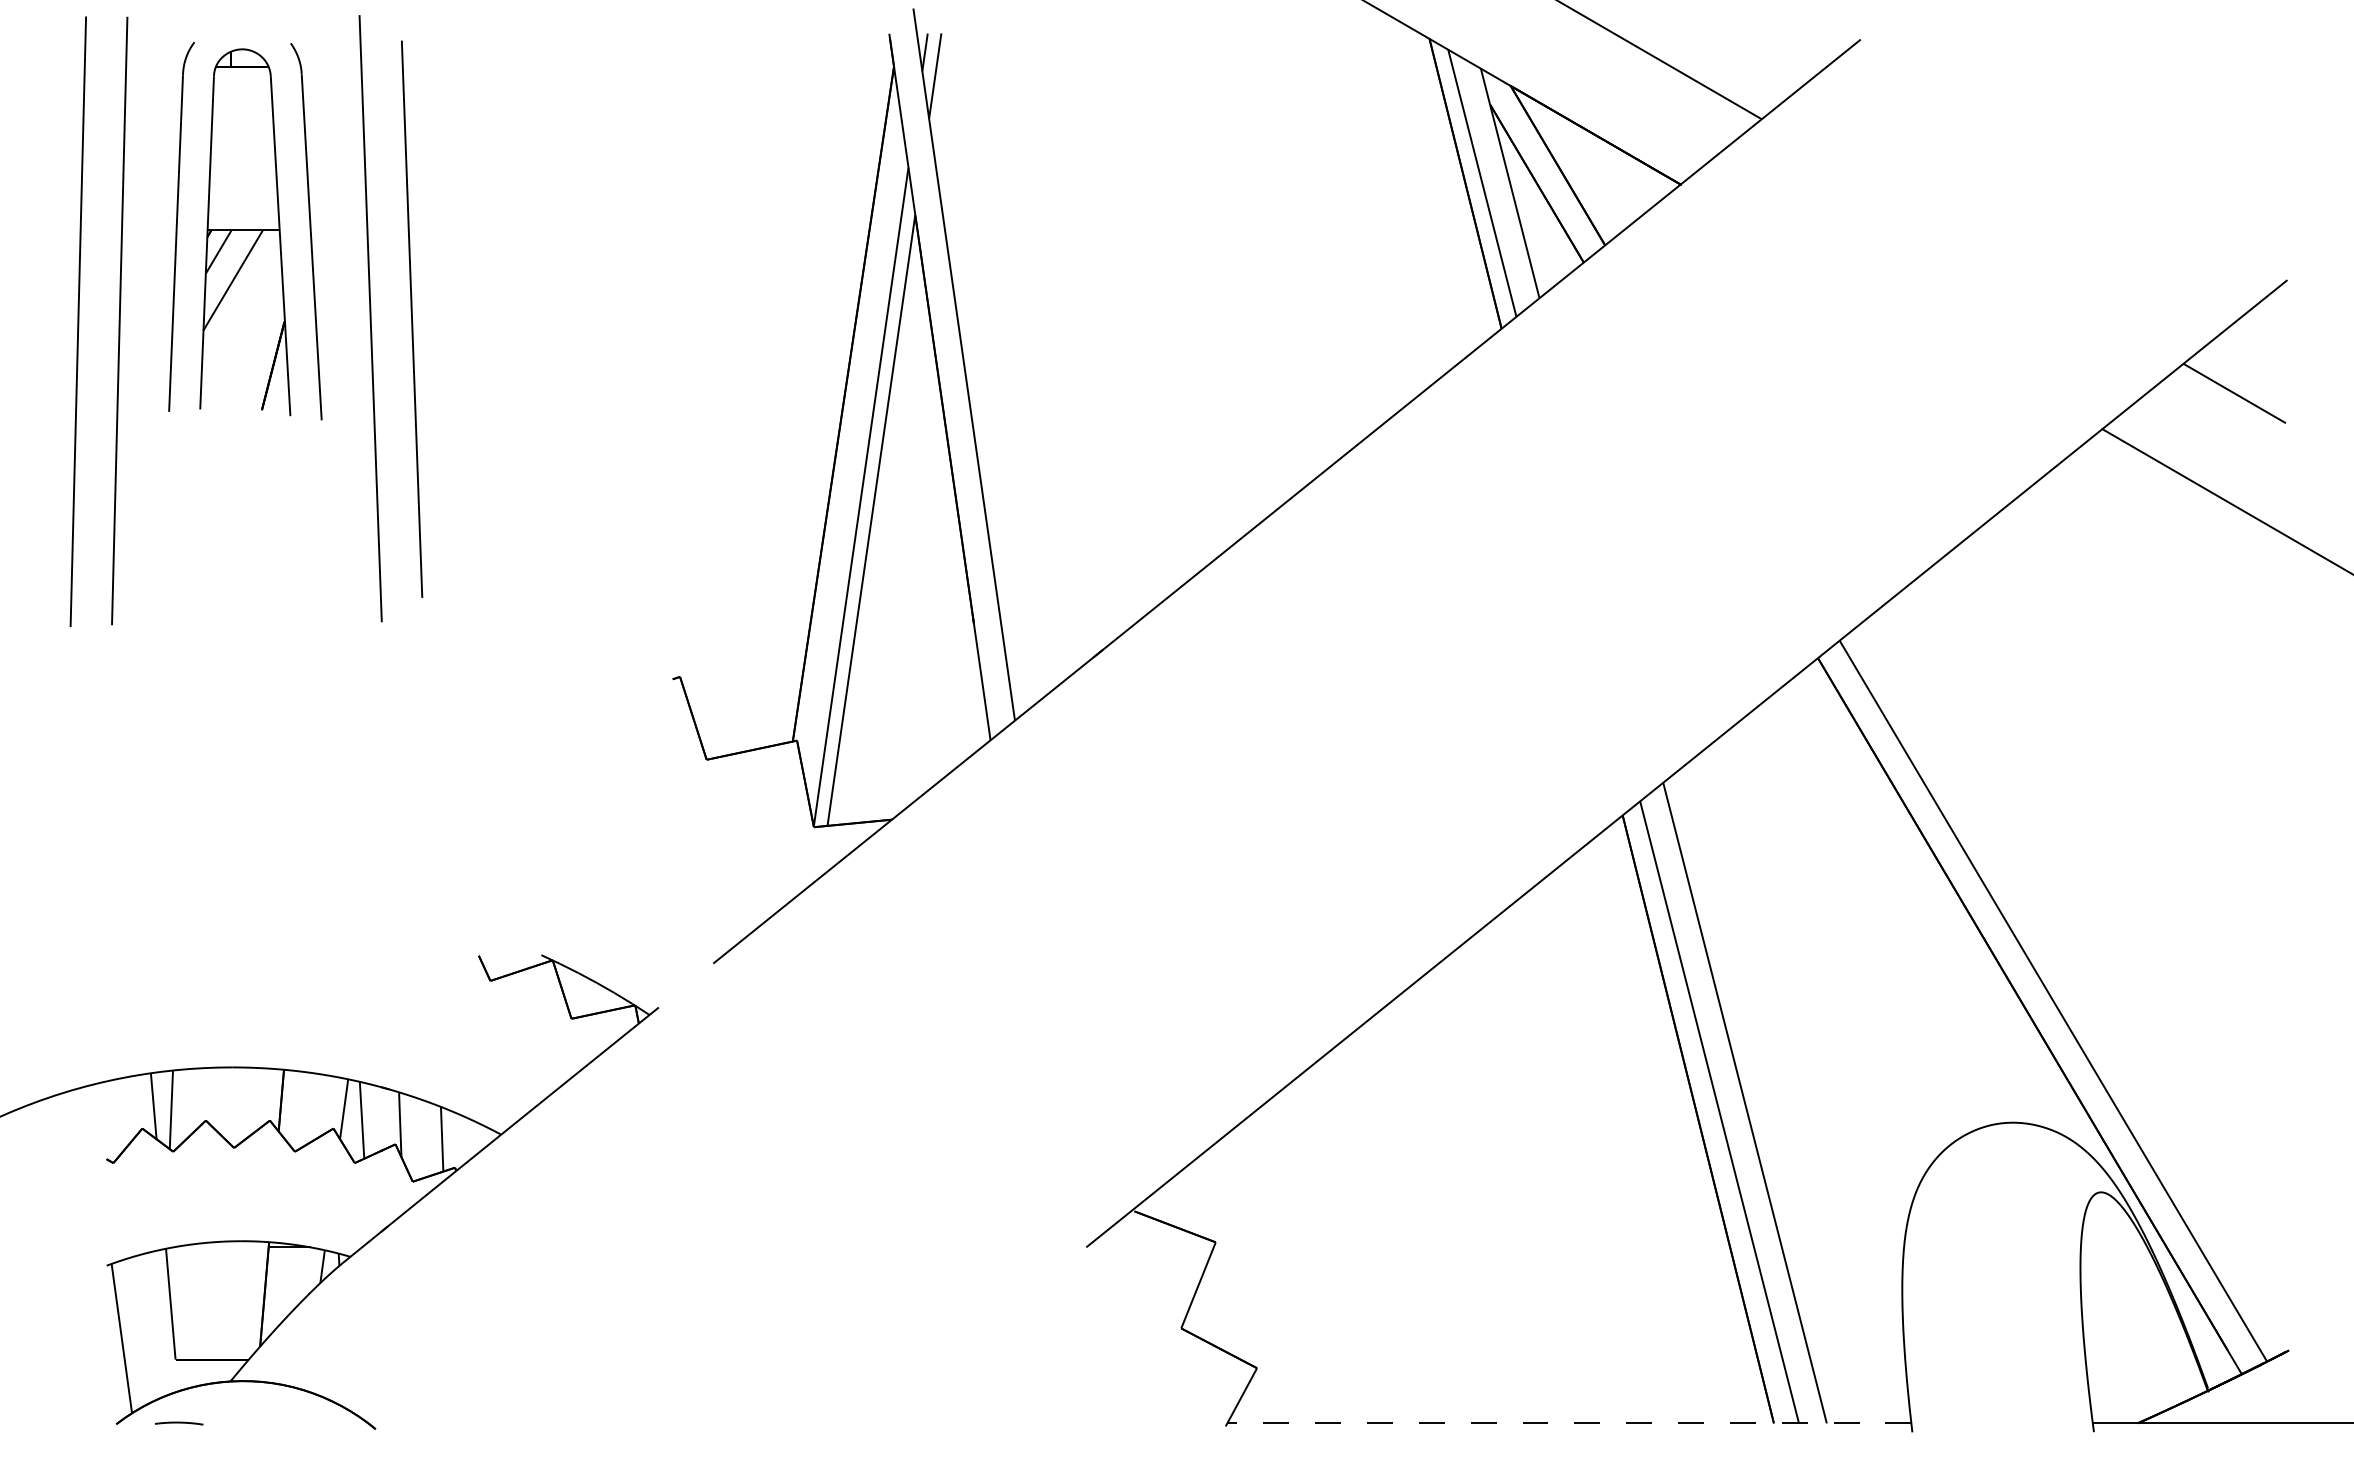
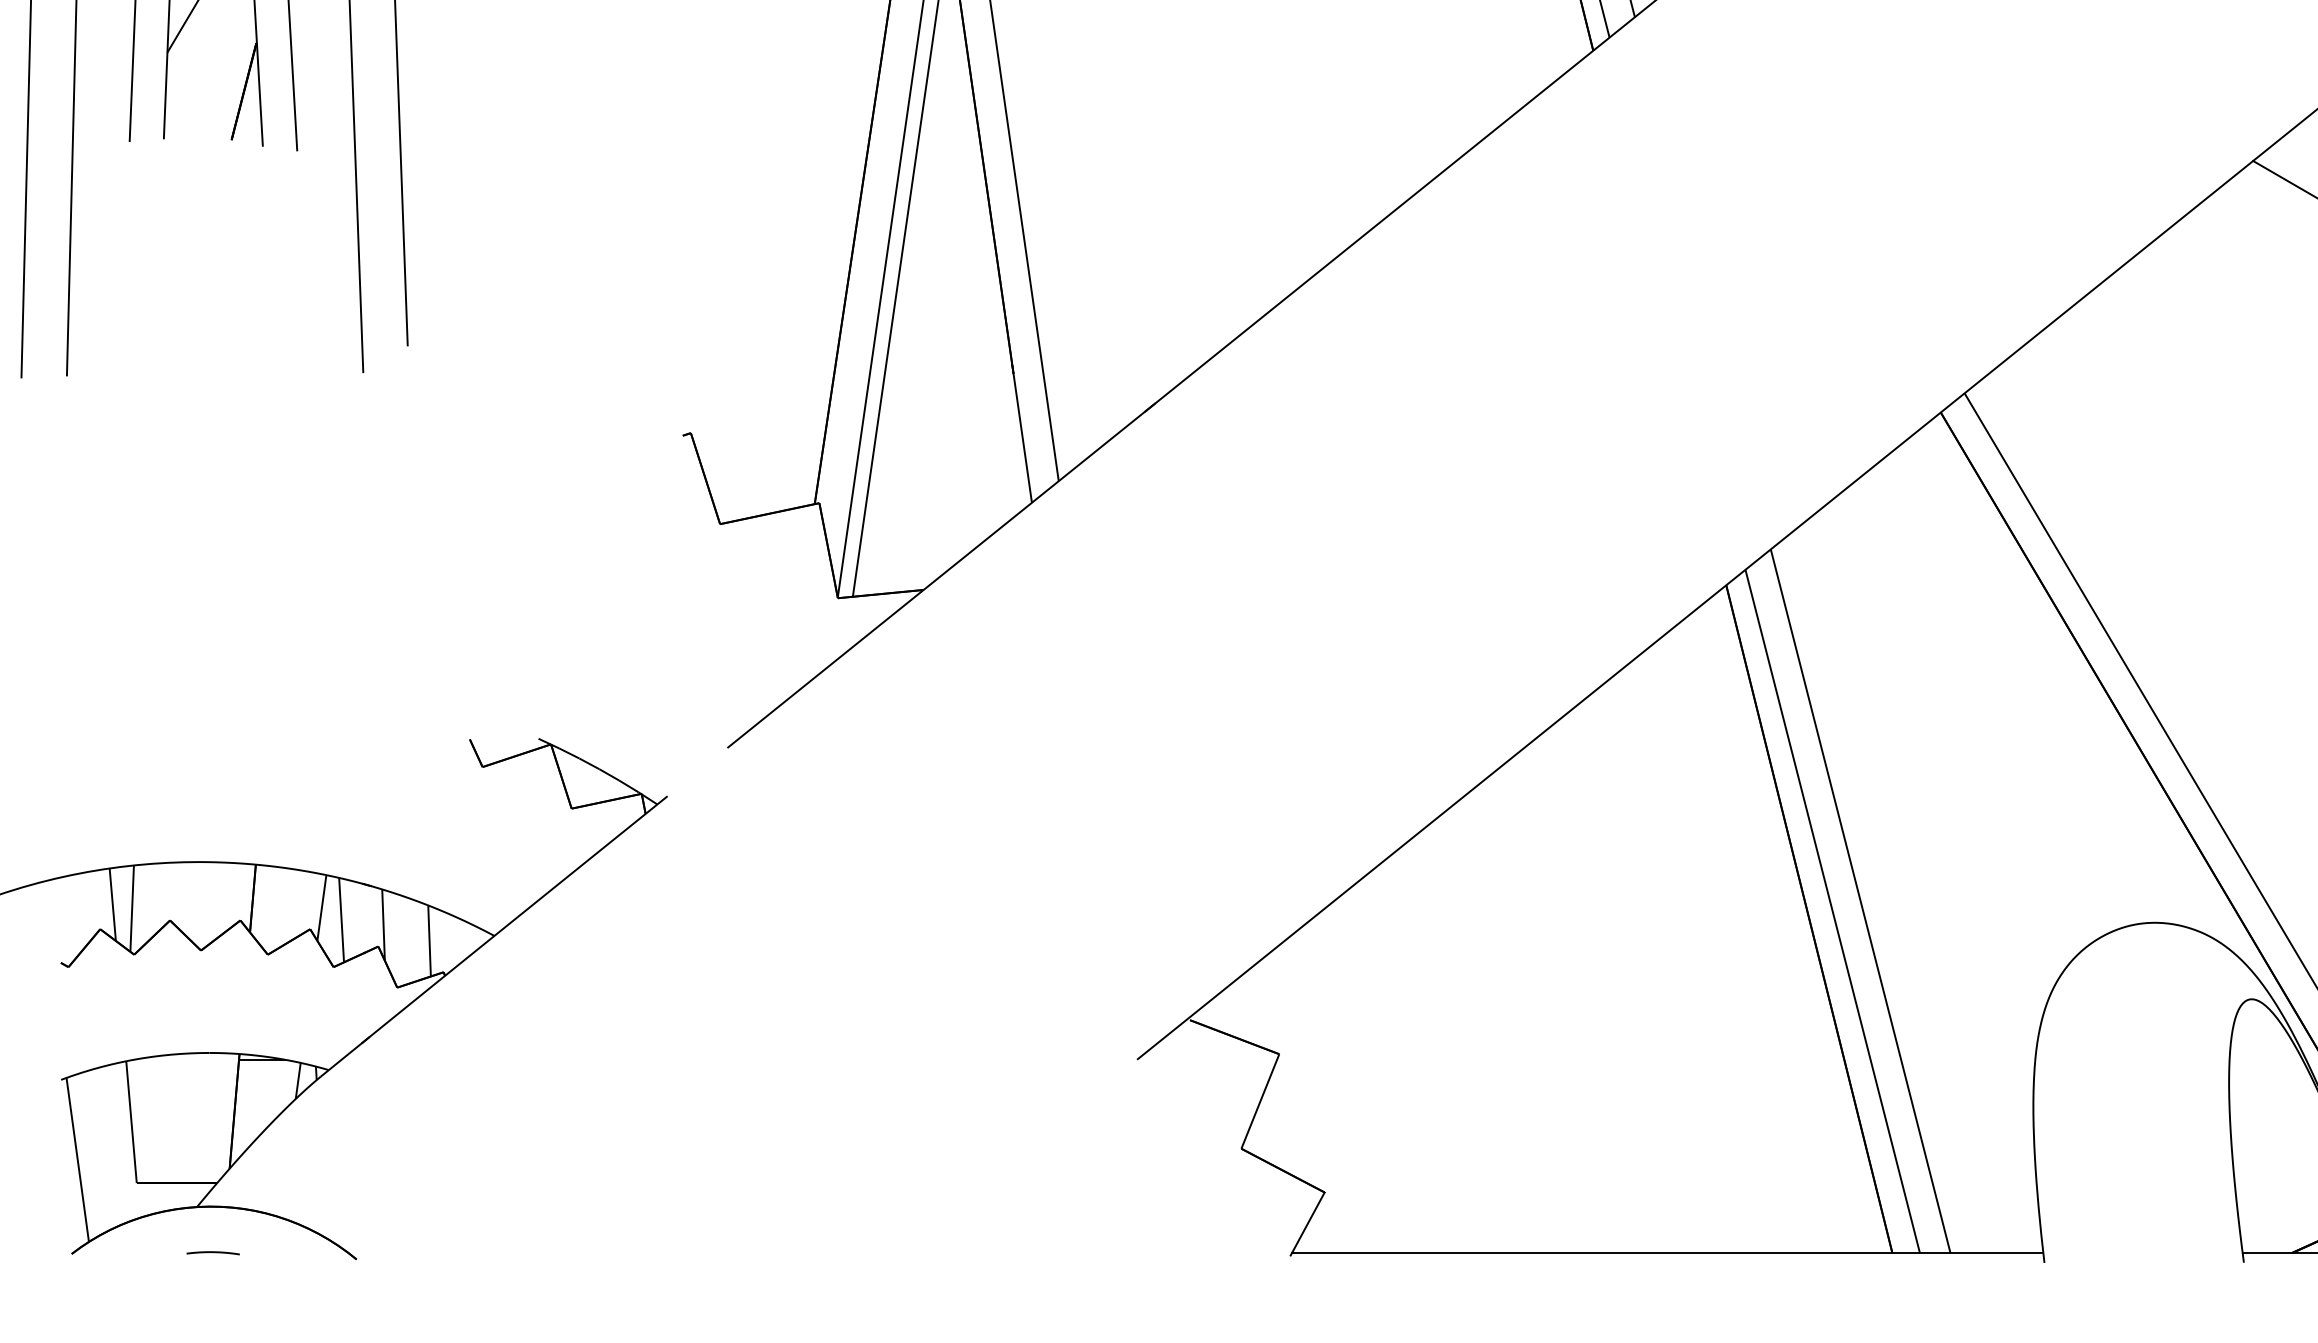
curve: (179, 1423) -> (213, 1253), moved
line: (1569, 1423) -> (1667, 1253), dashed -> solid

